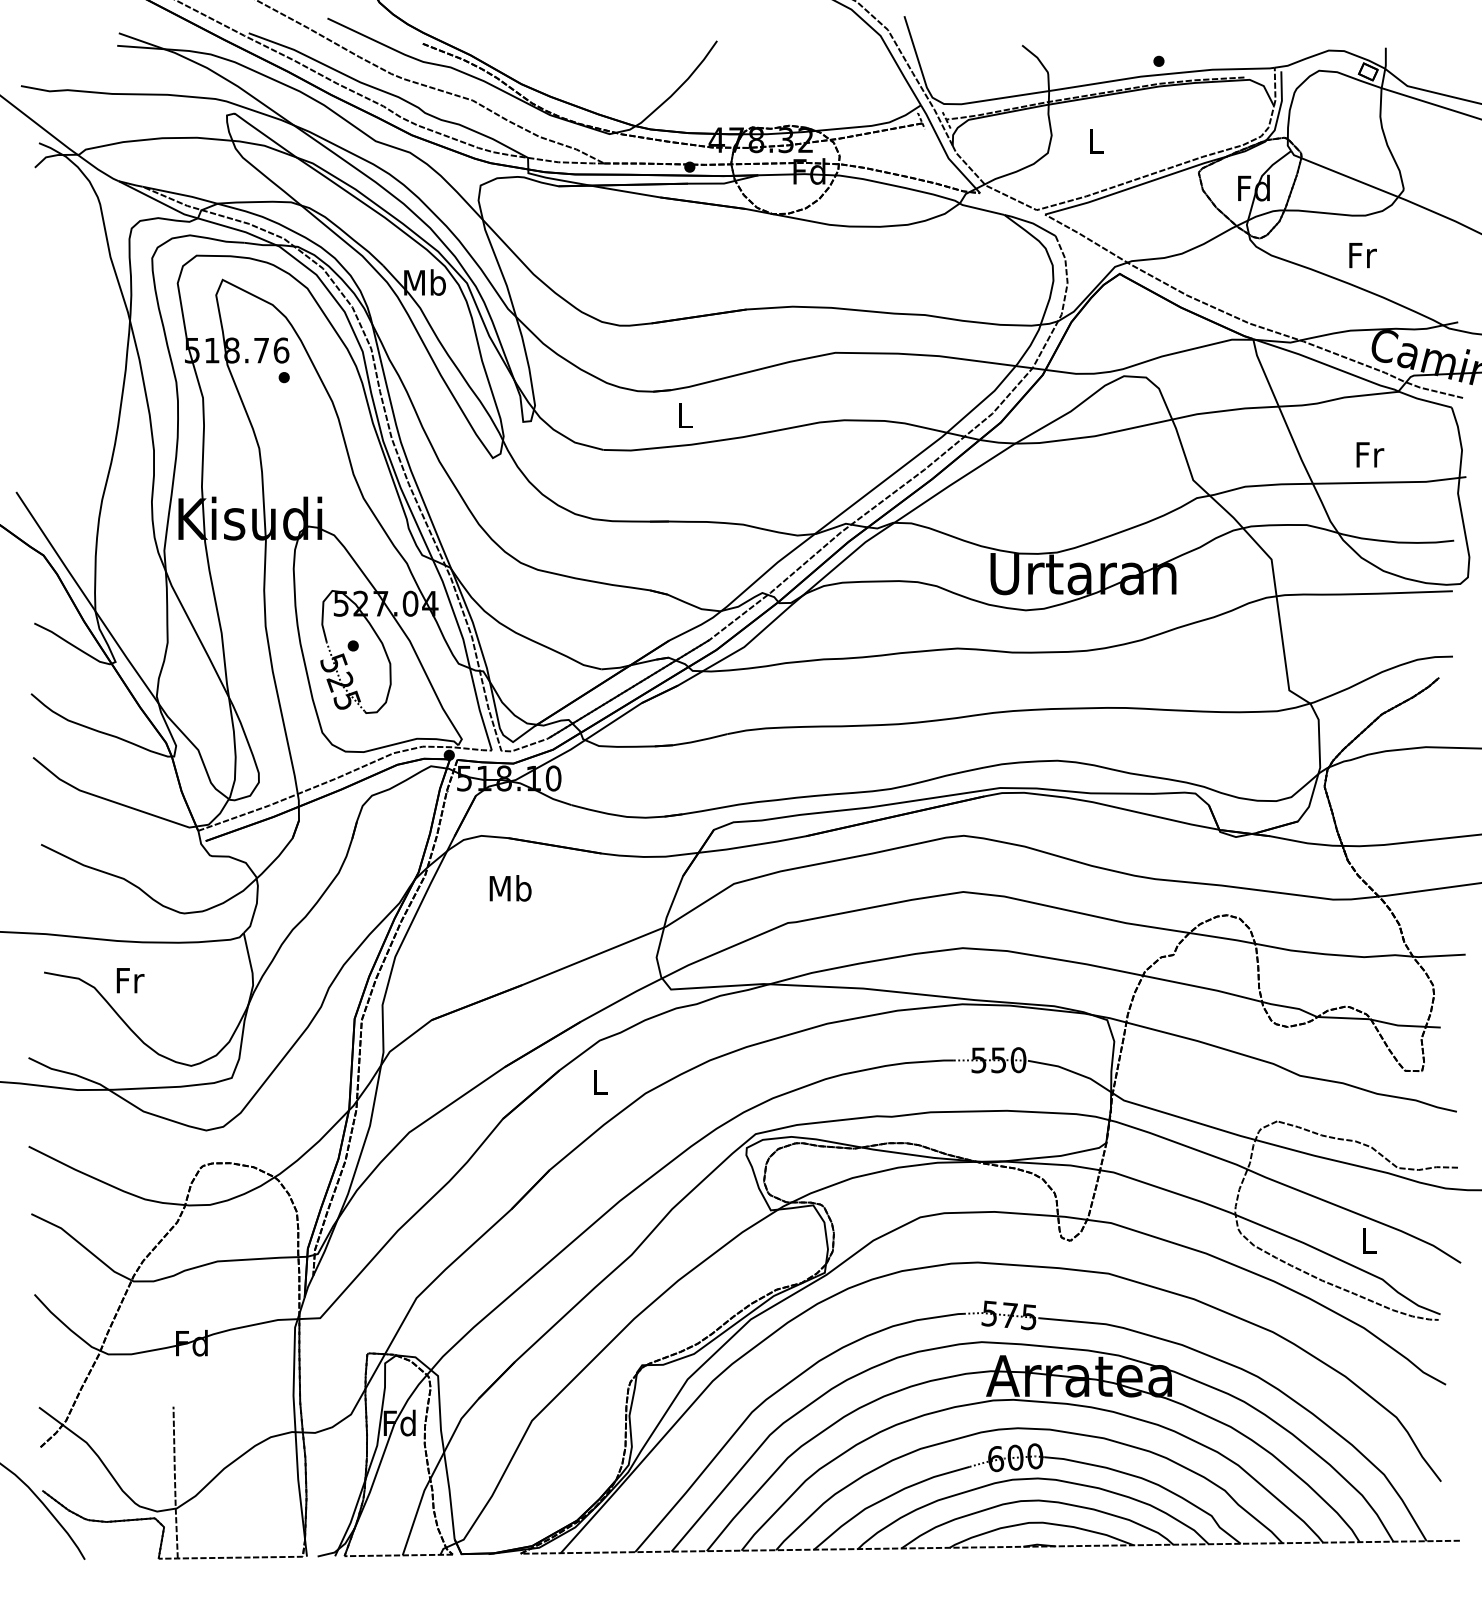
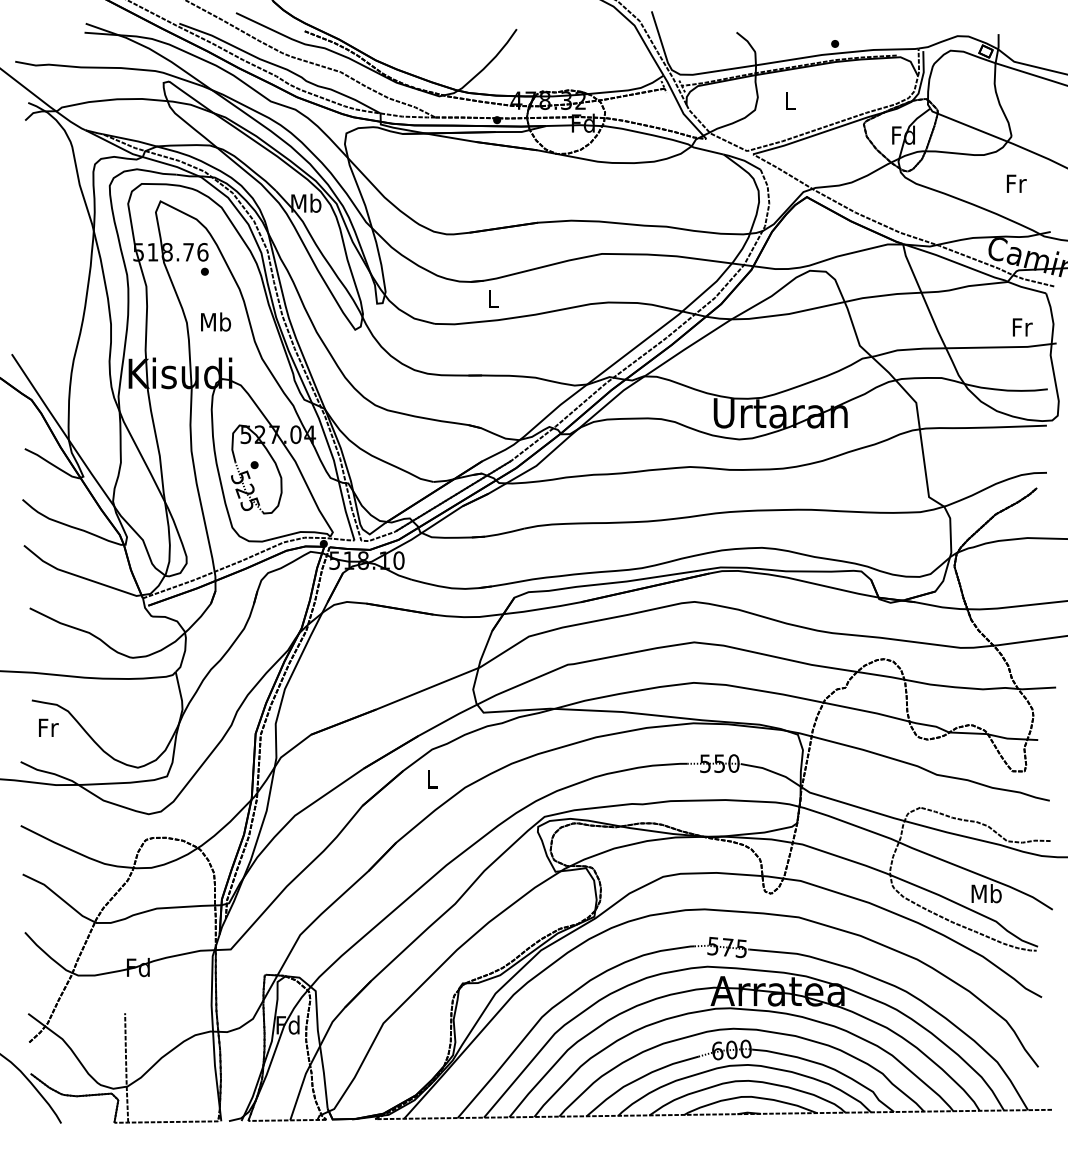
text: (1362, 255) -> (1016, 183), moved
text: (1370, 454) -> (1022, 327), moved
text: (510, 888) -> (215, 322), moved
text: (130, 980) -> (48, 727), moved
text: (1369, 1240) -> (986, 893), L -> Mb

